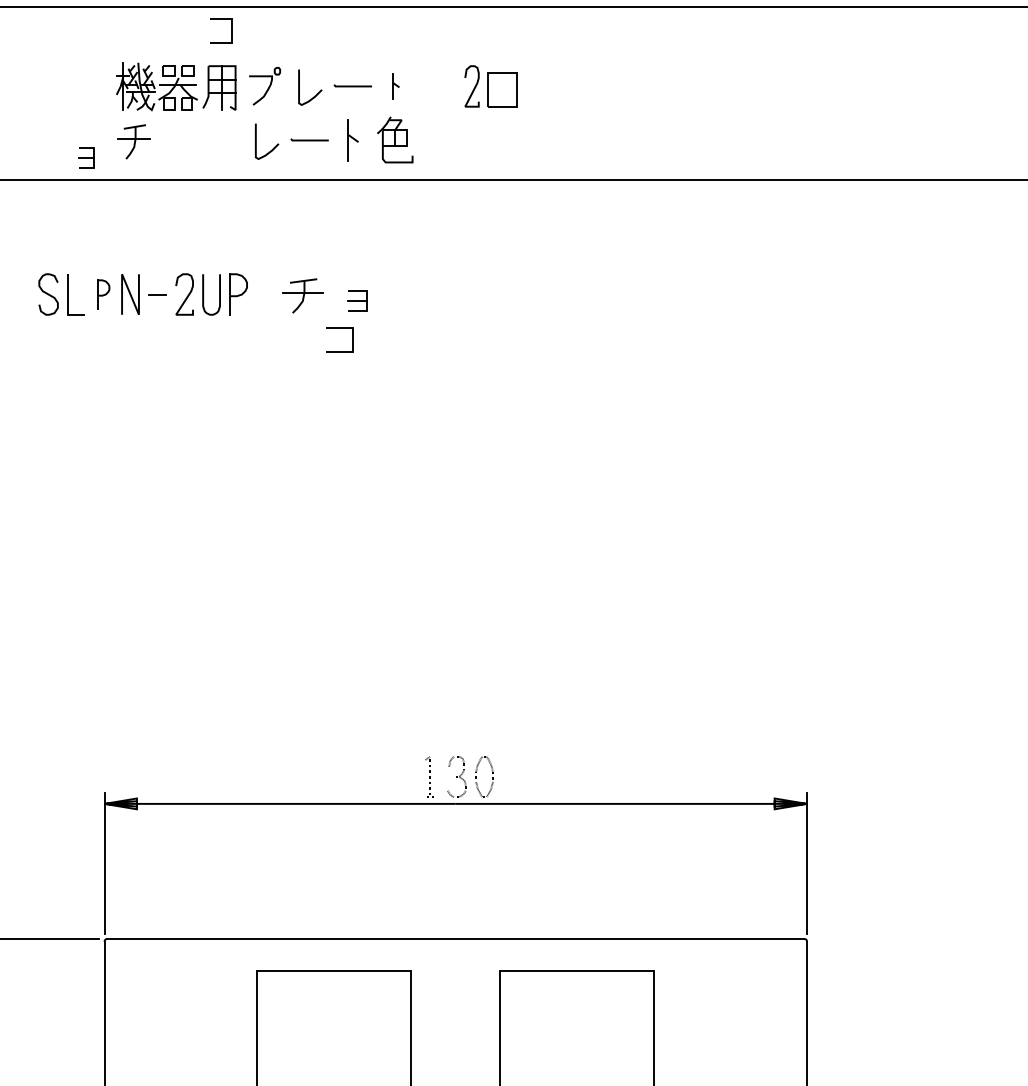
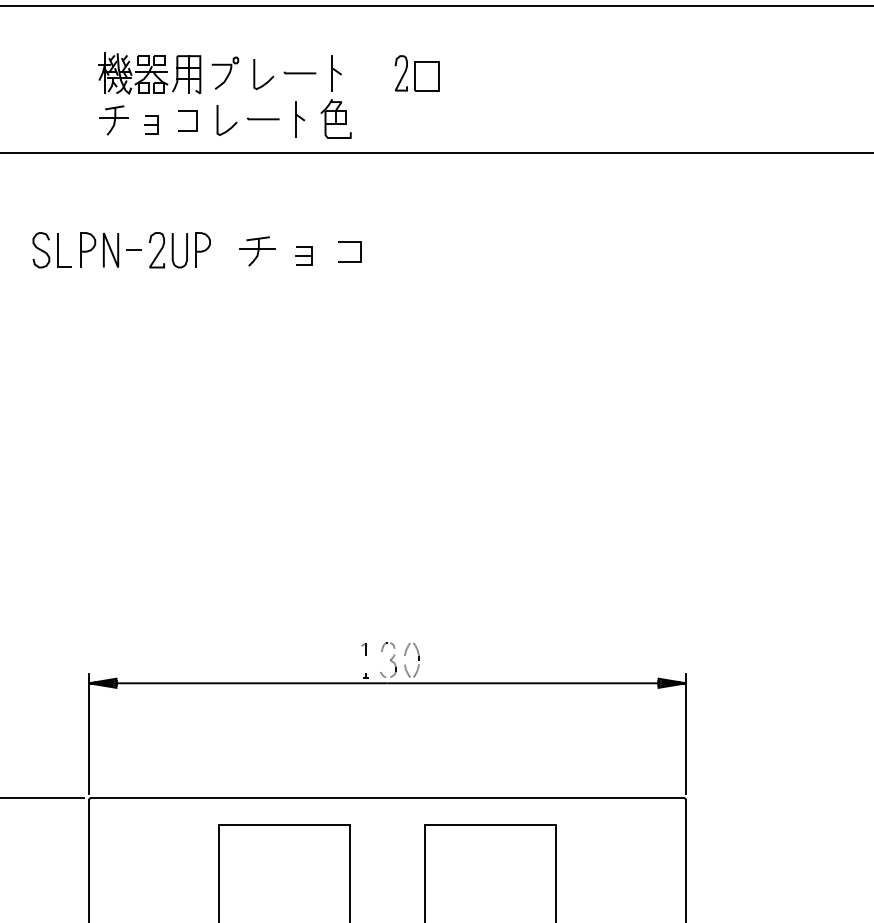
line: (231, 30) -> (196, 120), moved
part: (395, 86) -> (336, 73), size x1.67
part: (86, 157) -> (151, 124), moved
part: (103, 294) -> (88, 250), size x1.43
line: (339, 328) -> (349, 241), moved

